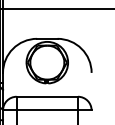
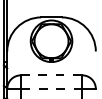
line: (47, 96) -> (51, 75), solid -> dashed
line: (47, 110) -> (51, 89), solid -> dashed

